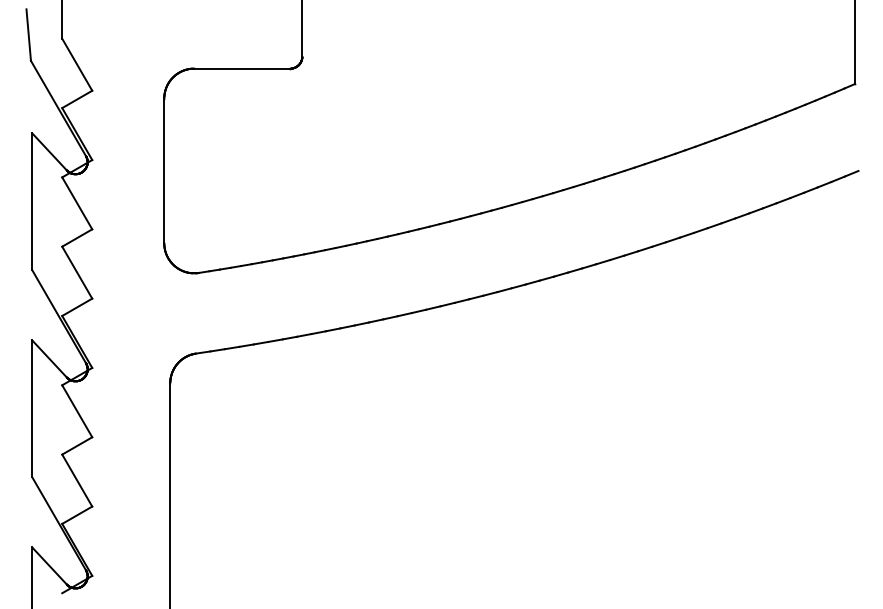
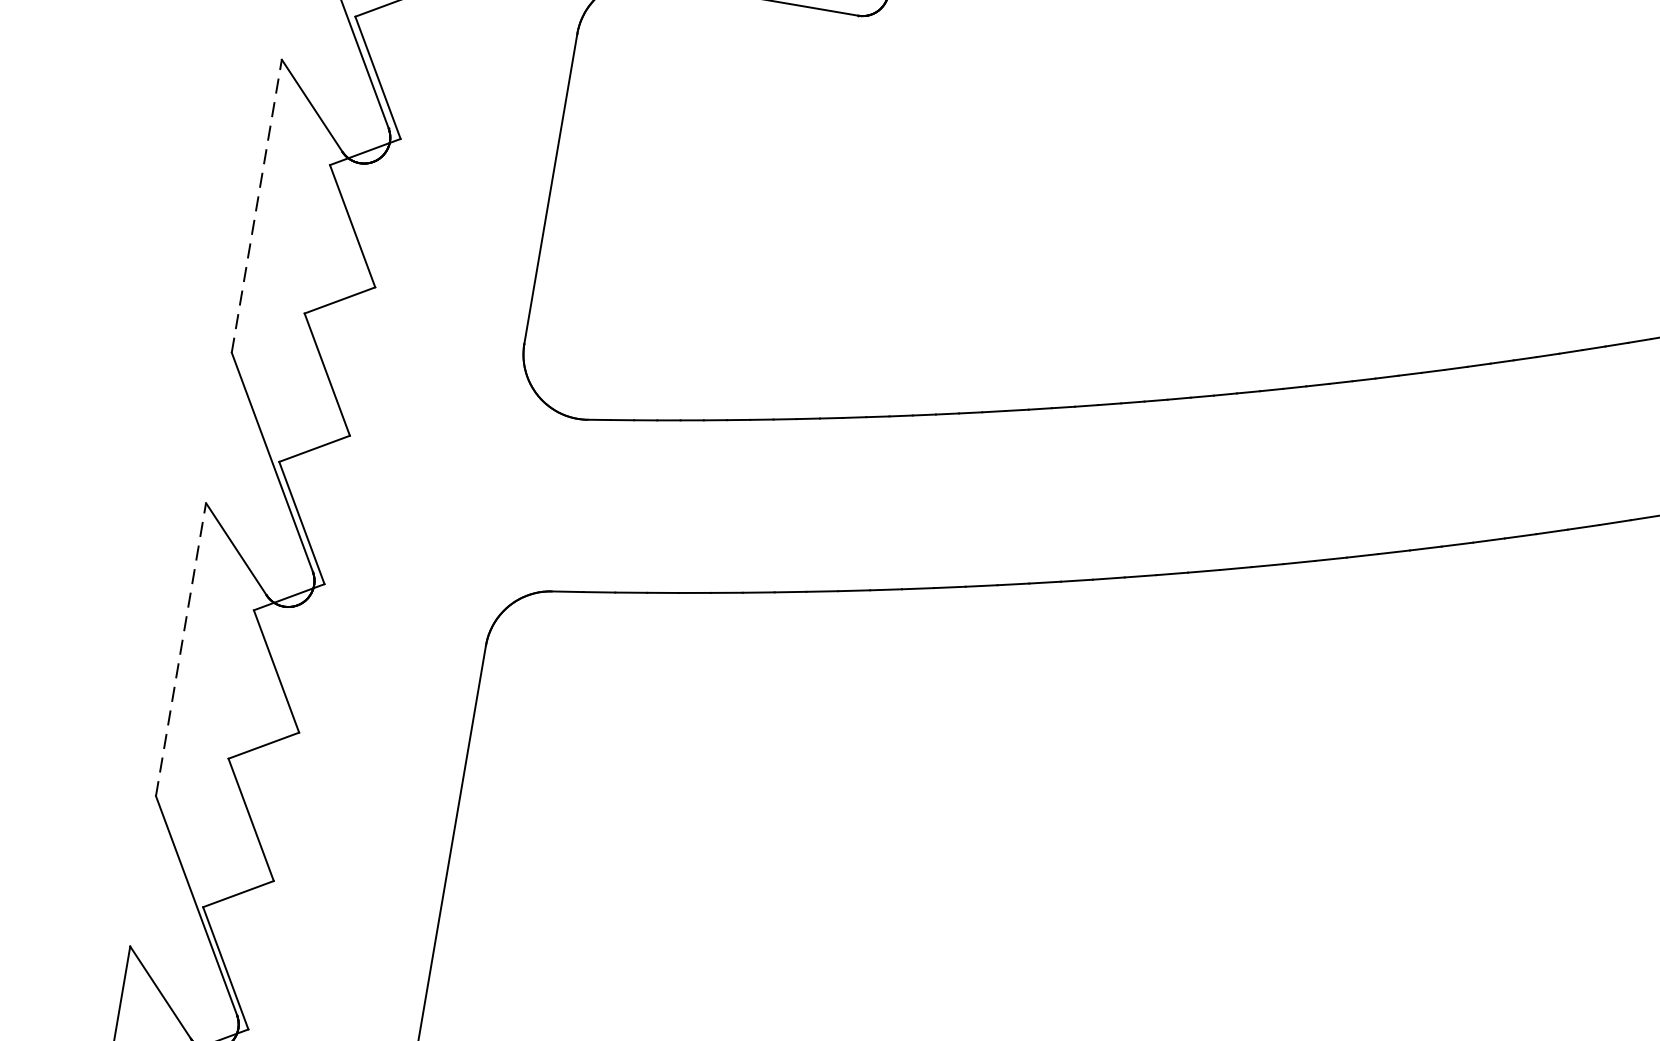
line: (32, 201) -> (257, 205), solid -> dashed
line: (32, 408) -> (181, 649), solid -> dashed

